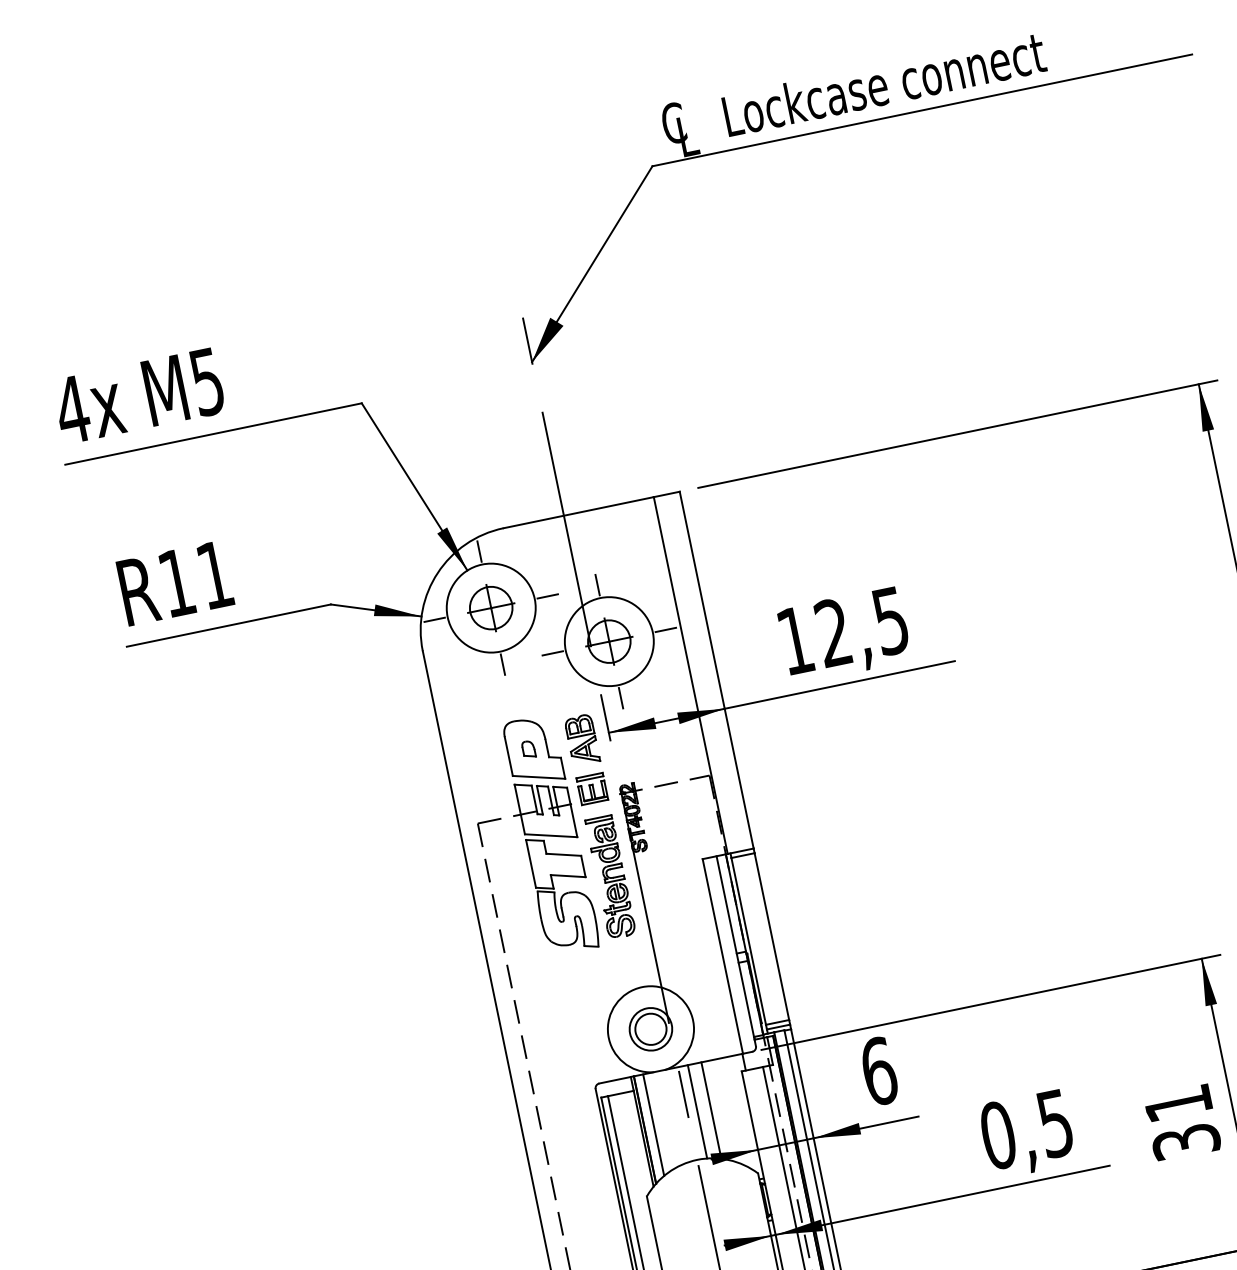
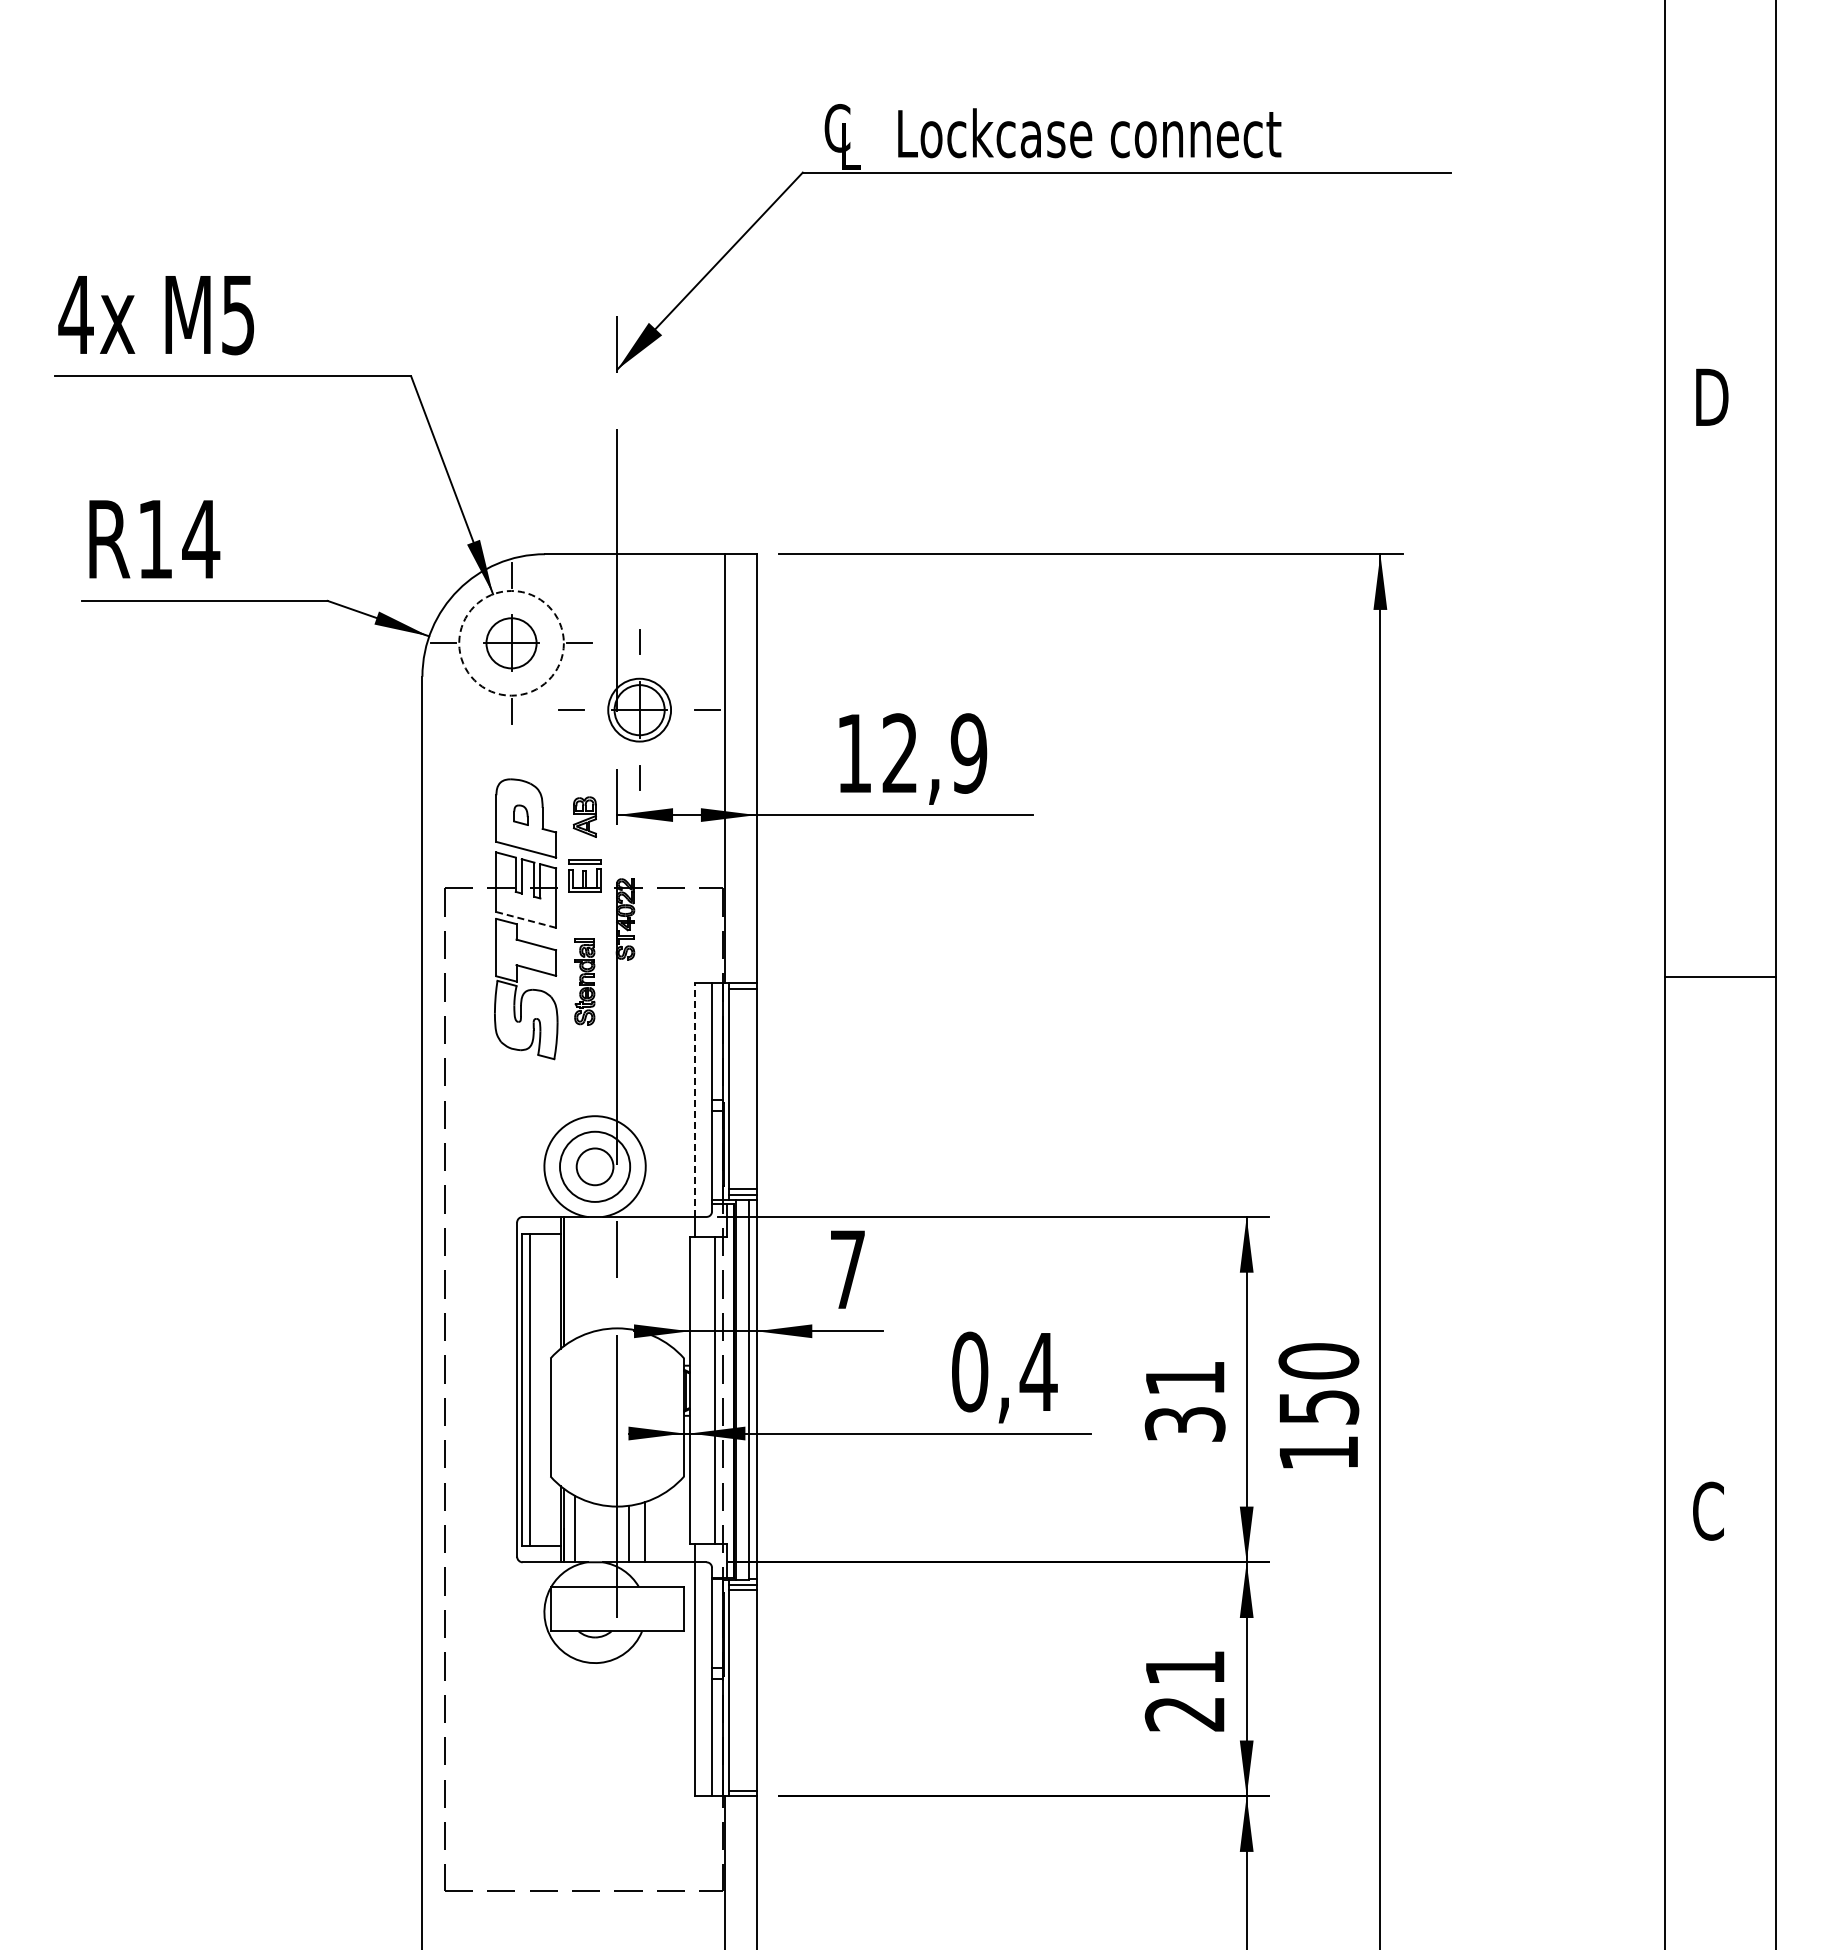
text: (215, 575) -> (201, 539), R11 -> R14
circle: (491, 607) -> (511, 642), solid -> dashed
text: (890, 621) -> (968, 753), 12,5 -> 12,9
circle: (609, 641) -> (639, 709), size x0.6
part: (581, 739) -> (584, 816), size x0.7
line: (551, 835) -> (526, 919), solid -> dashed
part: (610, 877) -> (584, 982), size x0.6
line: (723, 956) -> (695, 1100), solid -> dashed
circle: (651, 1028) -> (595, 1166), size x1.4
text: (879, 1071) -> (848, 1269), 6 -> 7
line: (711, 1110) -> (645, 1274), removed
line: (697, 1111) -> (629, 1272), removed
line: (653, 1124) -> (575, 1277), removed
text: (1055, 1124) -> (1038, 1372), 0,5 -> 0,4

